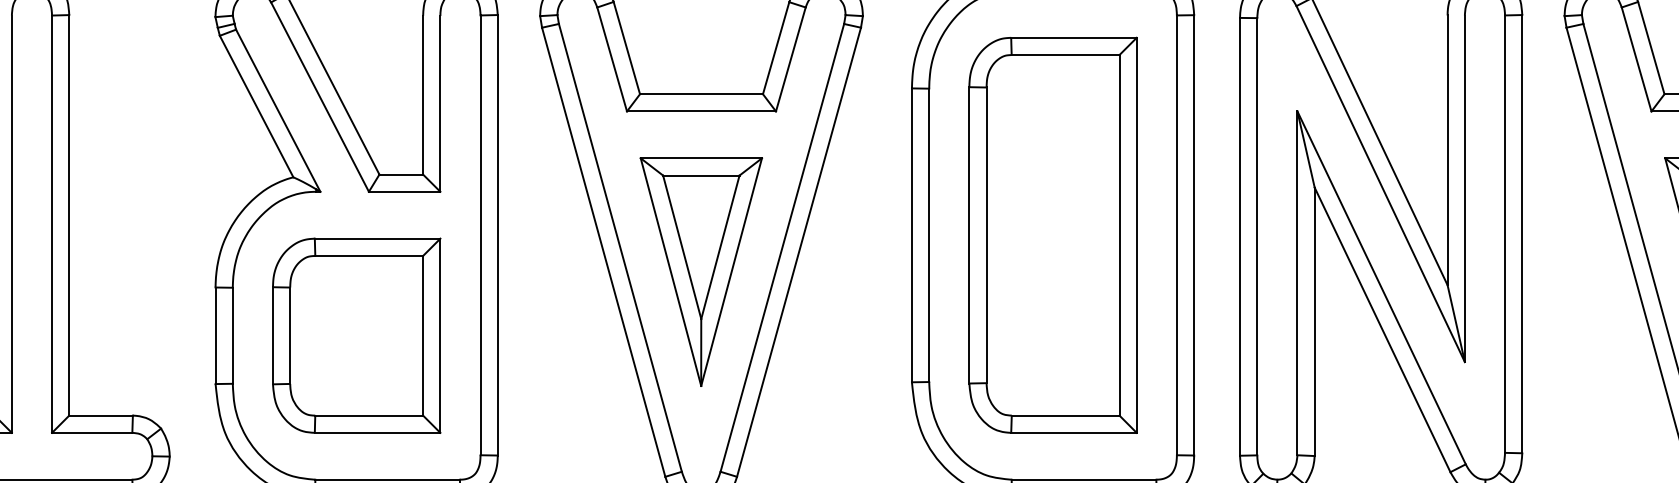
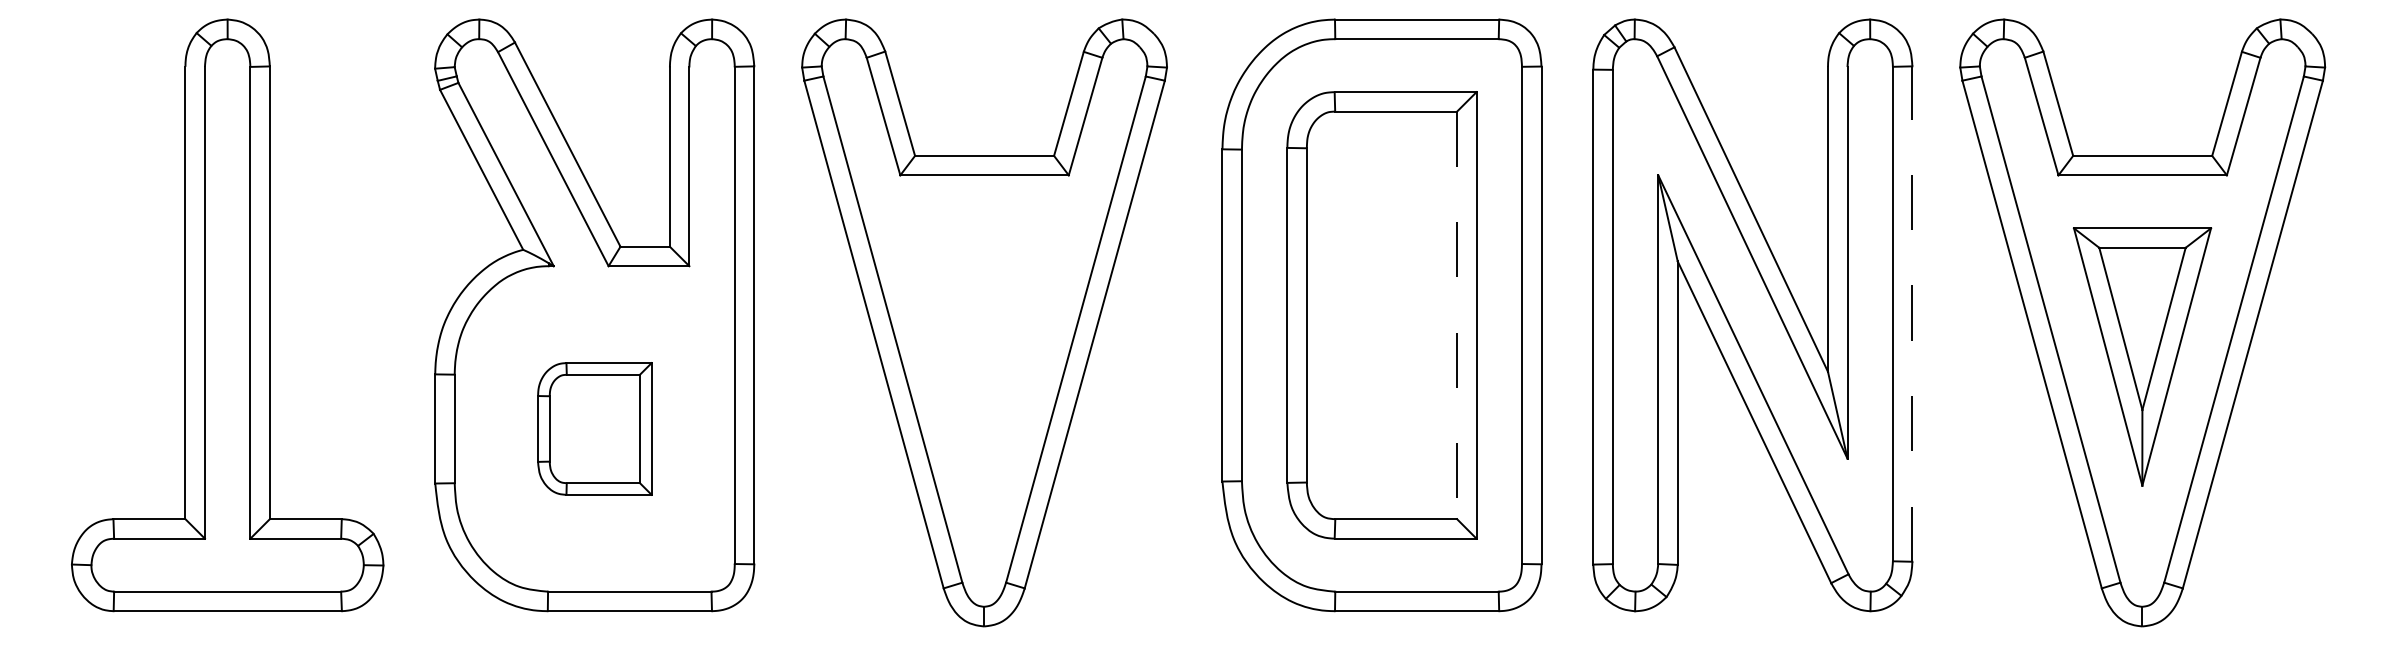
line: (1522, 234) -> (1912, 314), solid -> dashed
line: (1119, 235) -> (1457, 315), solid -> dashed
part: (700, 271) -> (983, 356), removed
part: (356, 335) -> (594, 428), size x0.6

